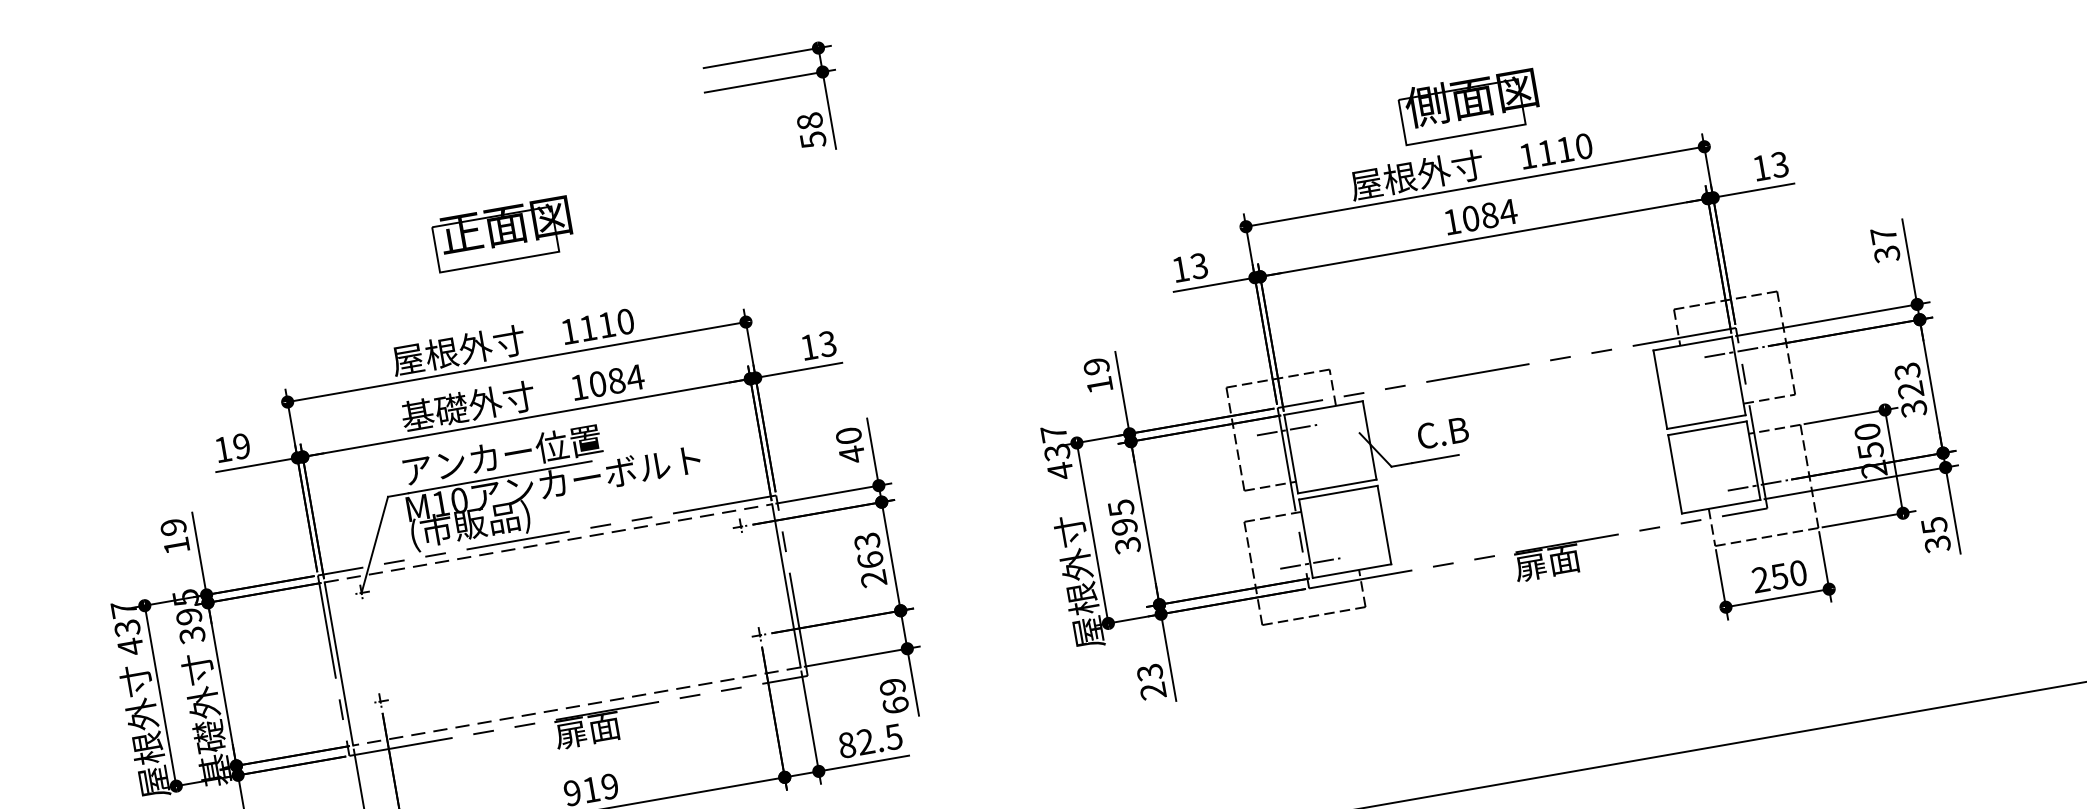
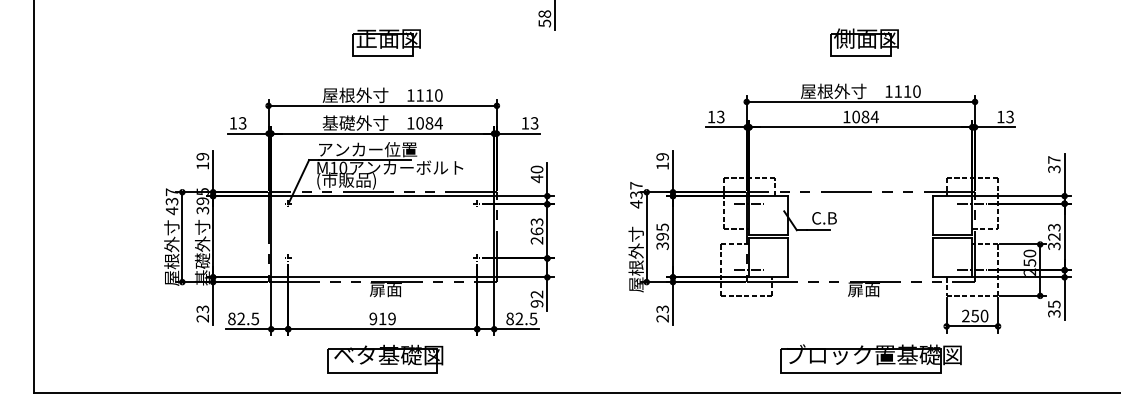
part: (1468, 106) -> (864, 42), moved
text: (241, 446) -> (242, 123), 19 -> 13
line: (550, 543) -> (383, 196), dashed -> solid
text: (892, 694) -> (536, 298), 69 -> 92
part: (1584, 698) -> (870, 358), added
line: (576, 706) -> (382, 277), dashed -> solid

